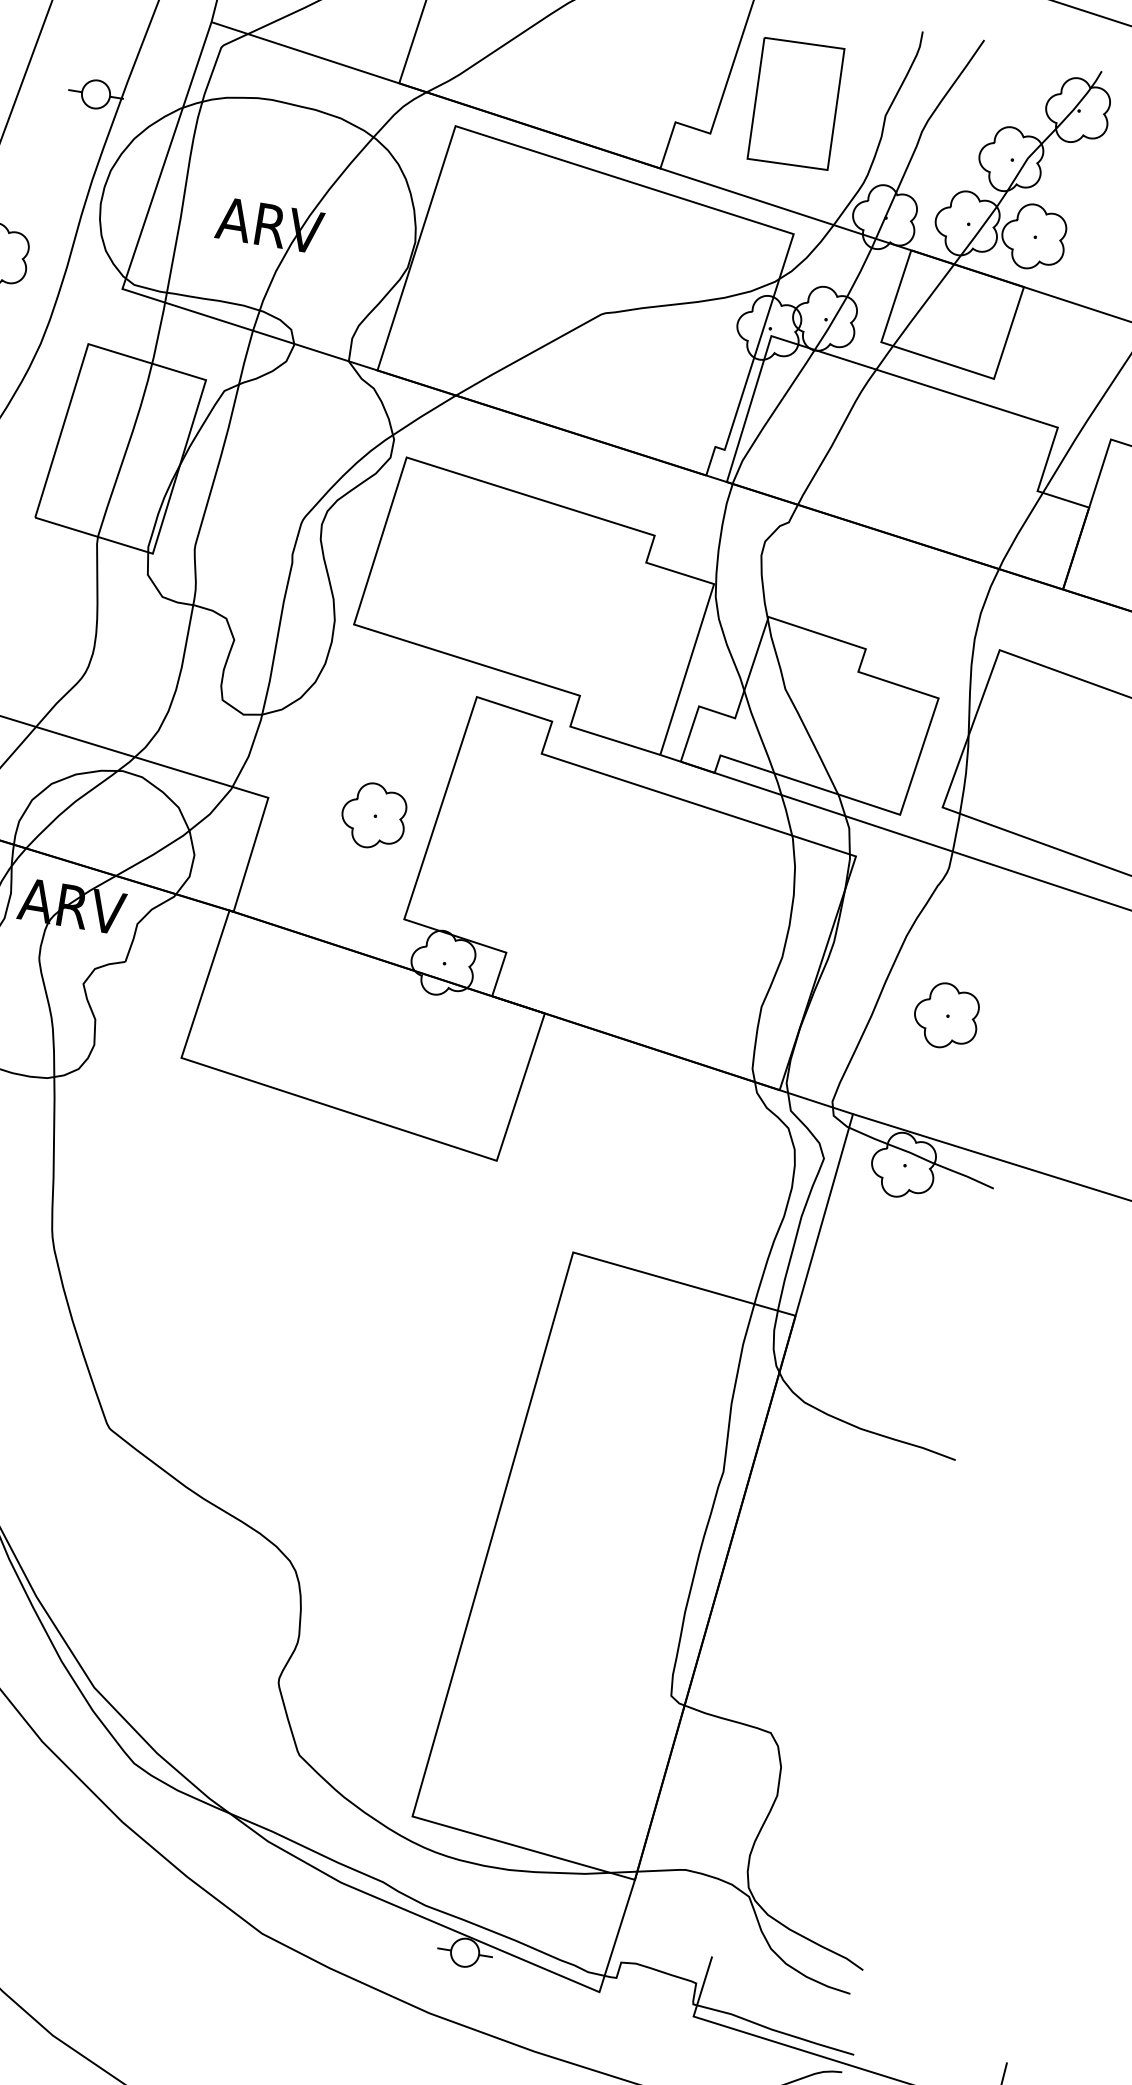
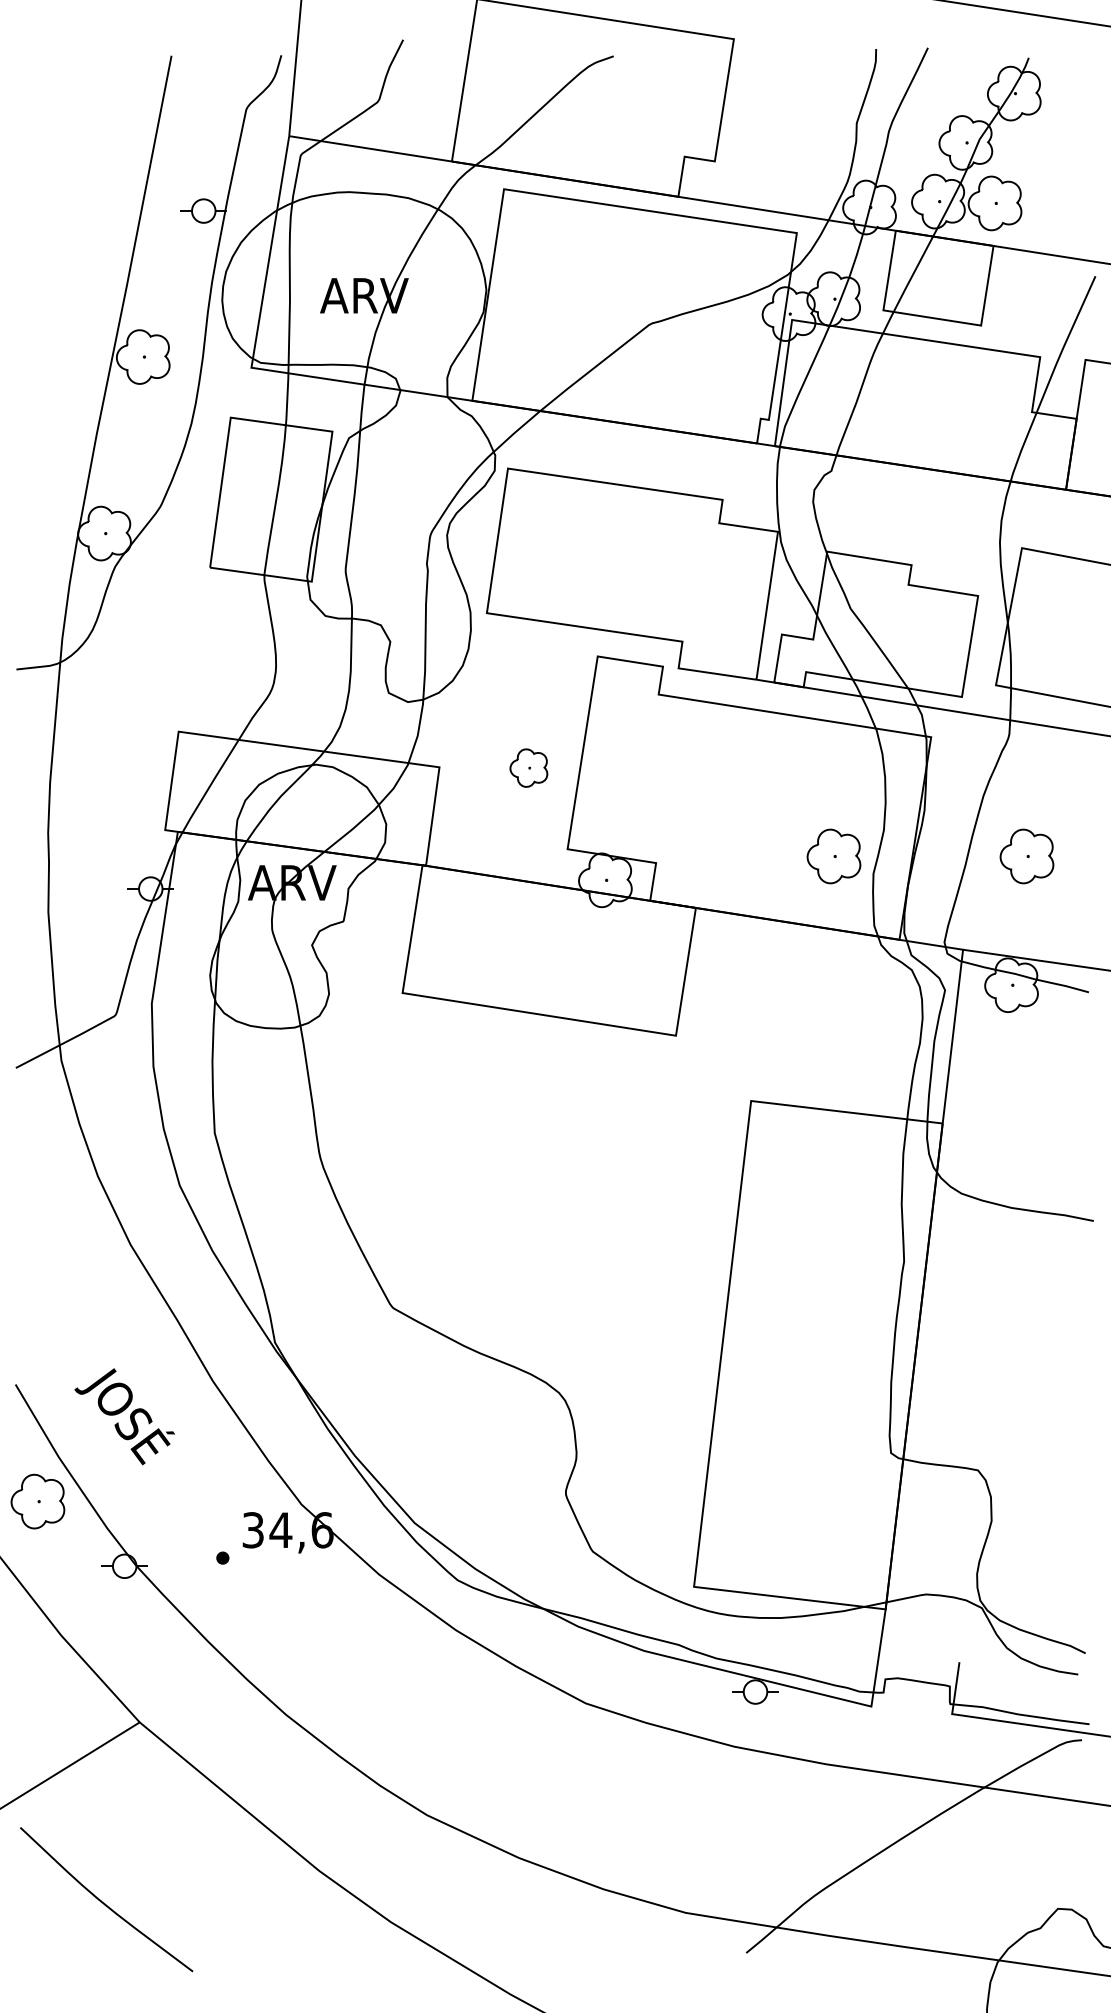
part: (796, 103) -> (781, 125), removed
part: (373, 815) -> (528, 767), size x0.7
part: (717, 978) -> (833, 856), added

